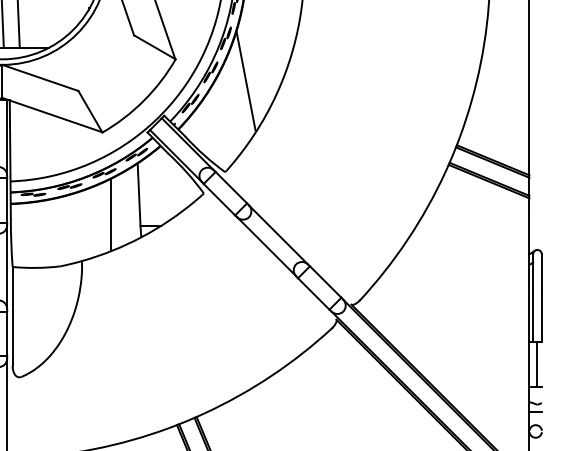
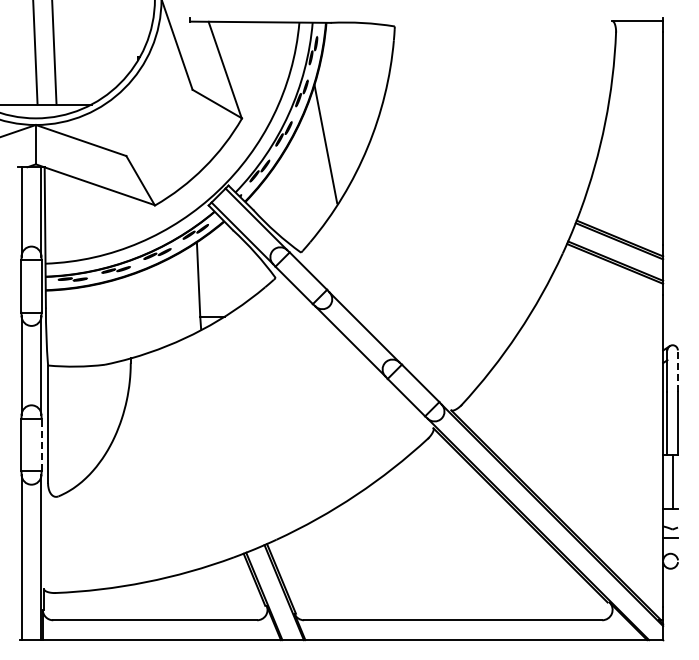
line: (111, 214) -> (165, 303), removed
line: (541, 272) -> (677, 371), solid -> dashed
line: (7, 333) -> (41, 444), solid -> dashed

